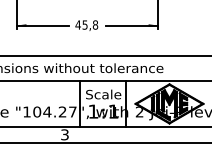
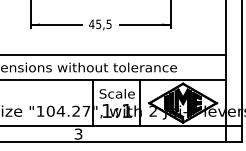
text: (94, 24) -> (108, 23), 45,8 -> 45,5

